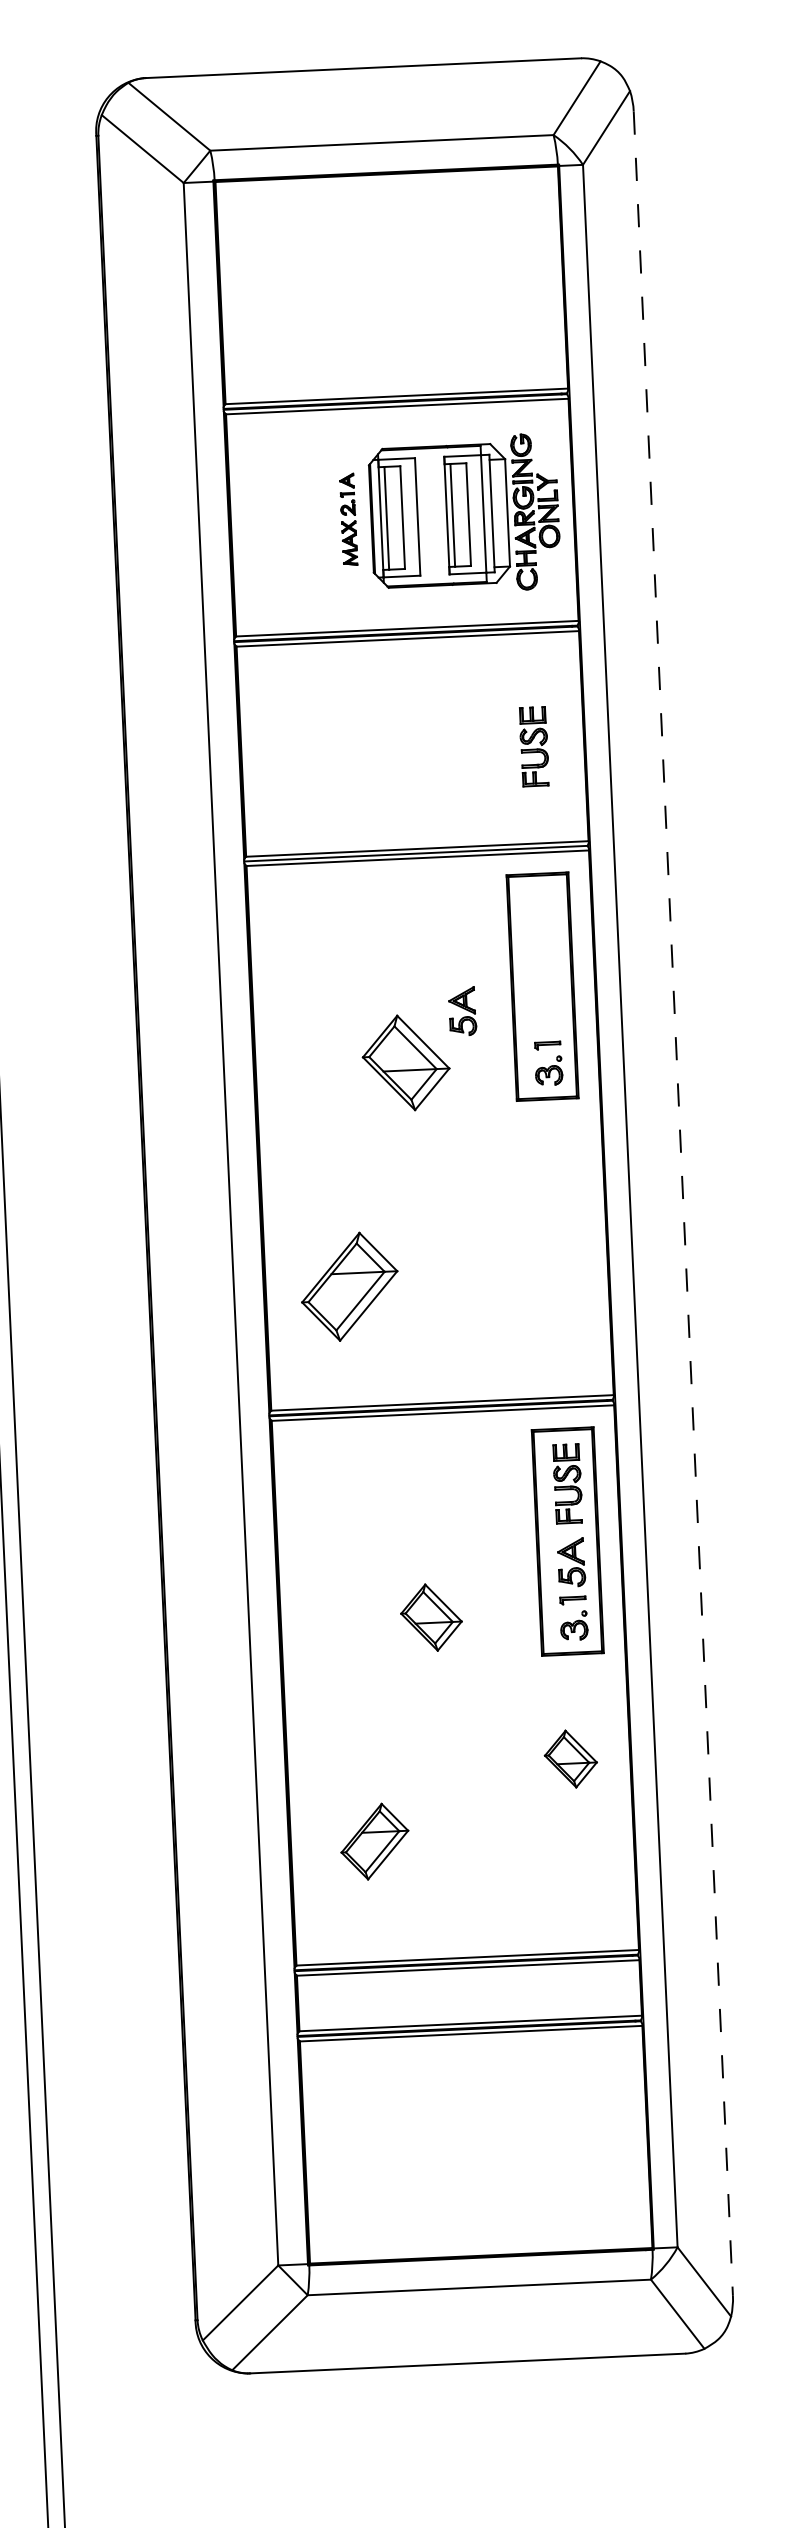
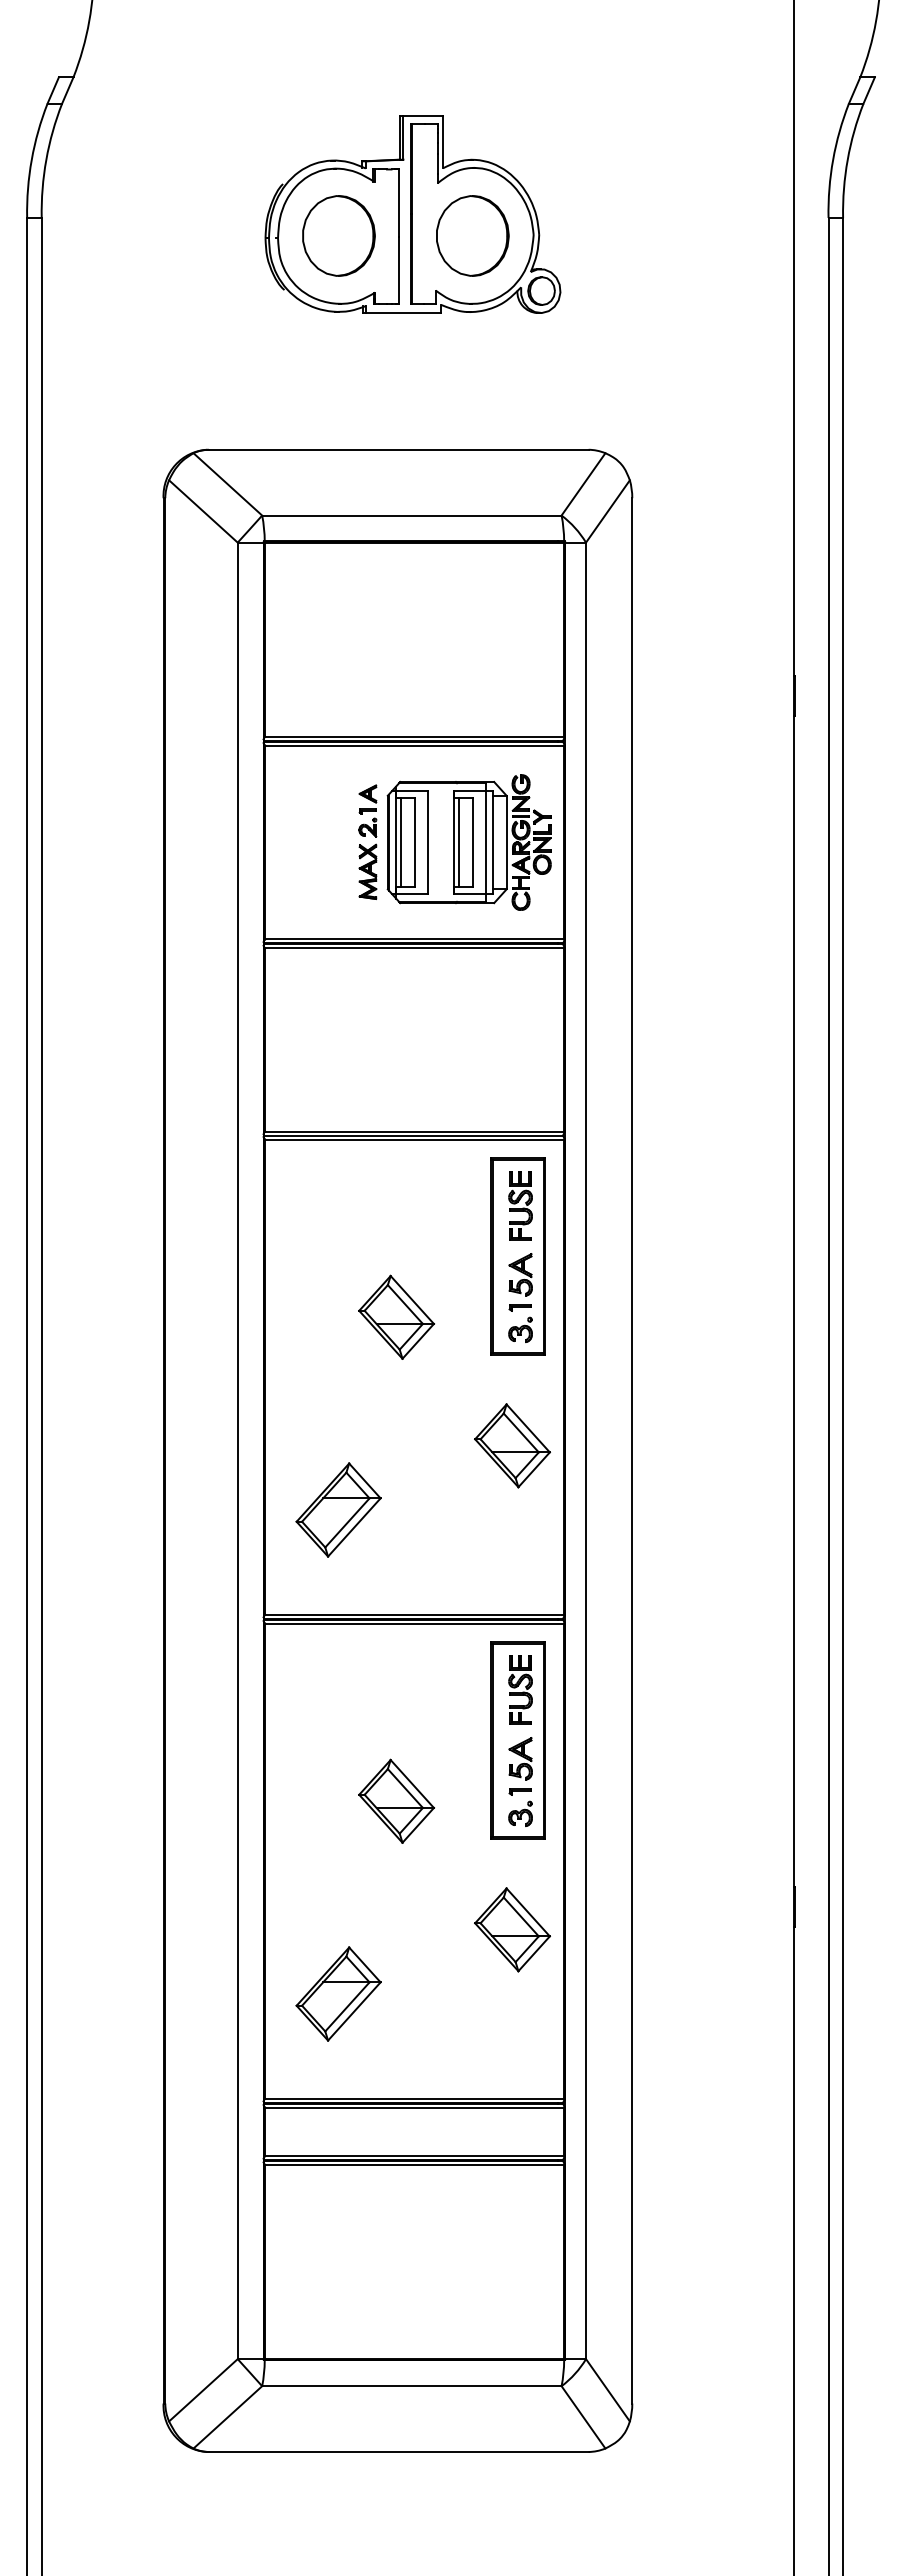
part: (348, 518) -> (367, 841), size x1.43
part: (534, 745) -> (520, 1205), moved
part: (462, 1011) -> (520, 1274), moved
part: (545, 1203) -> (512, 1445), added
line: (683, 1203) -> (632, 1450), dashed -> solid
part: (431, 1616) -> (396, 1800), size x1.43
part: (570, 1758) -> (512, 1929), size x1.67
part: (374, 1841) -> (338, 1993), size x1.43

